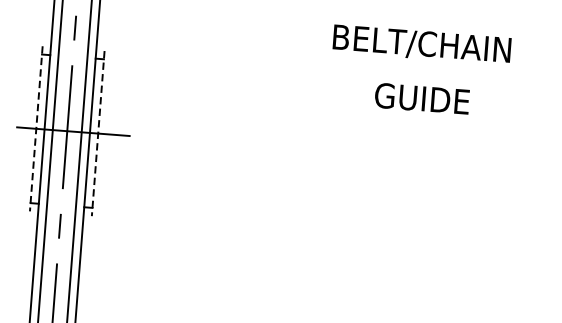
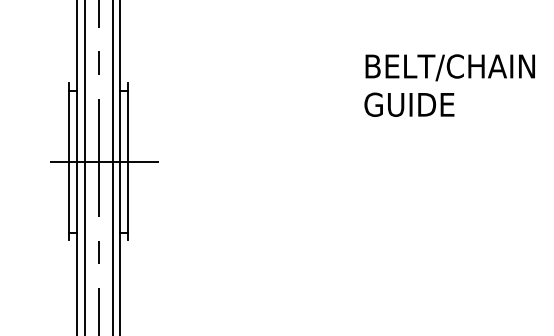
text: (421, 44) -> (449, 67), moved
text: (422, 98) -> (409, 104), moved
line: (36, 128) -> (69, 161), dashed -> solid
line: (98, 133) -> (128, 161), dashed -> solid

